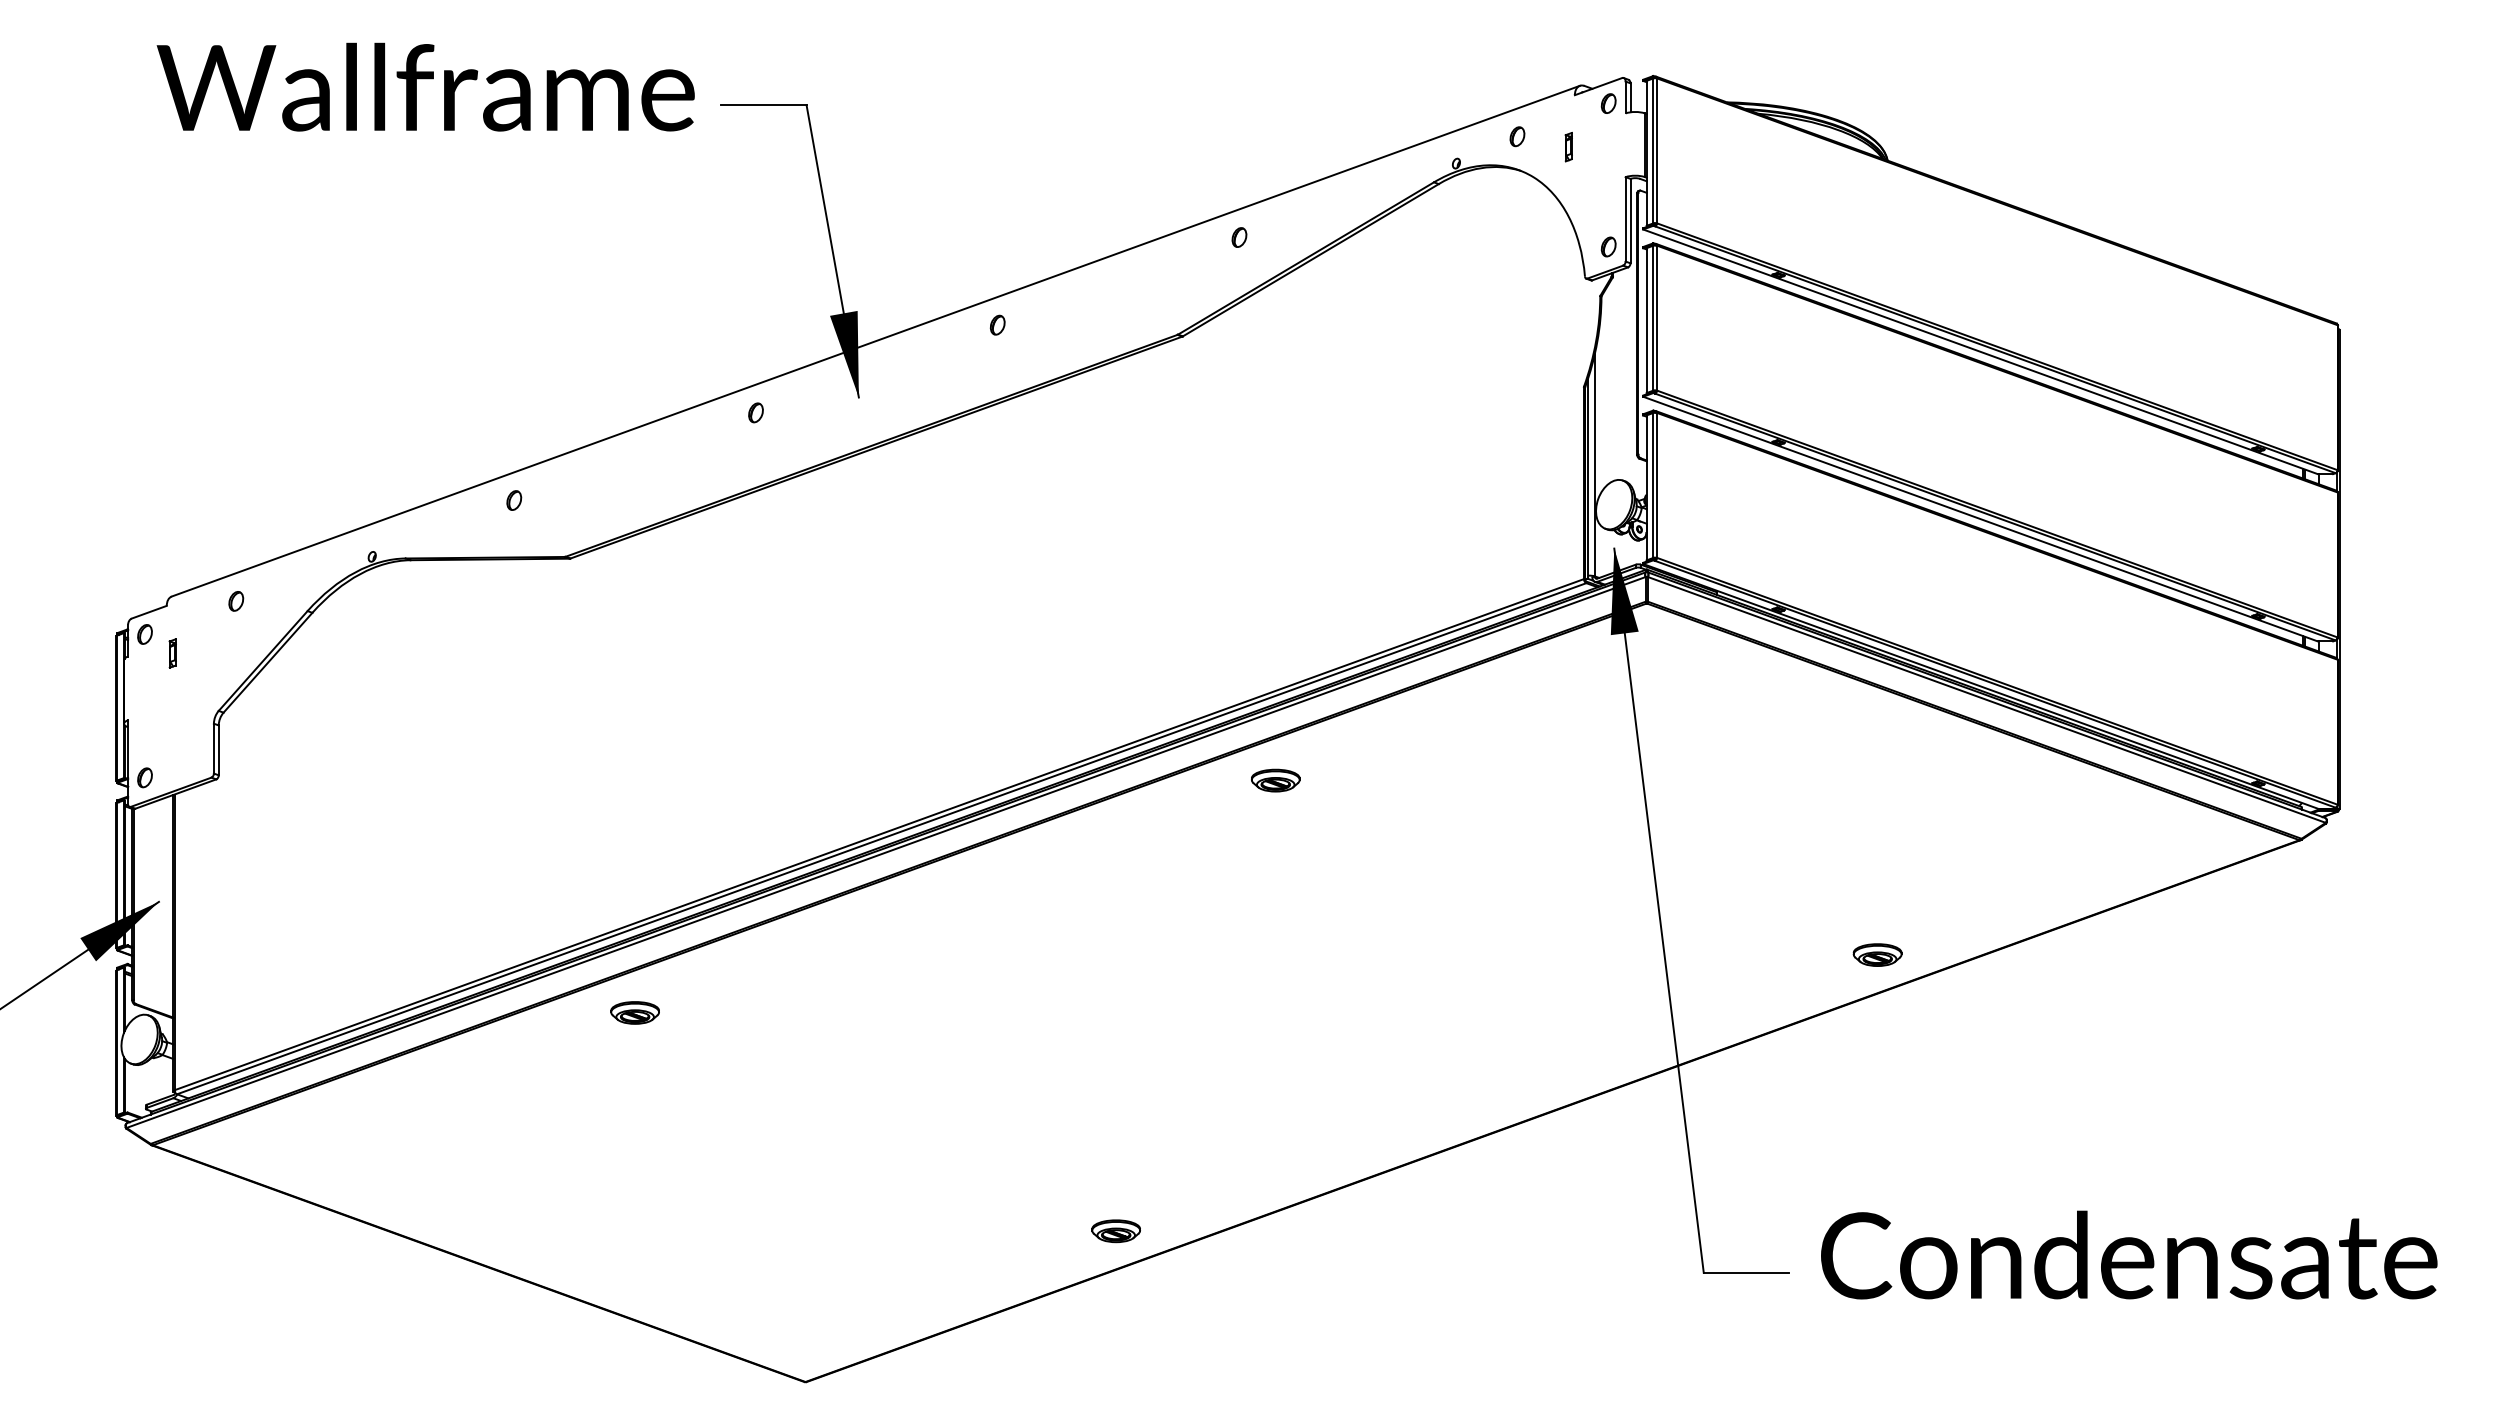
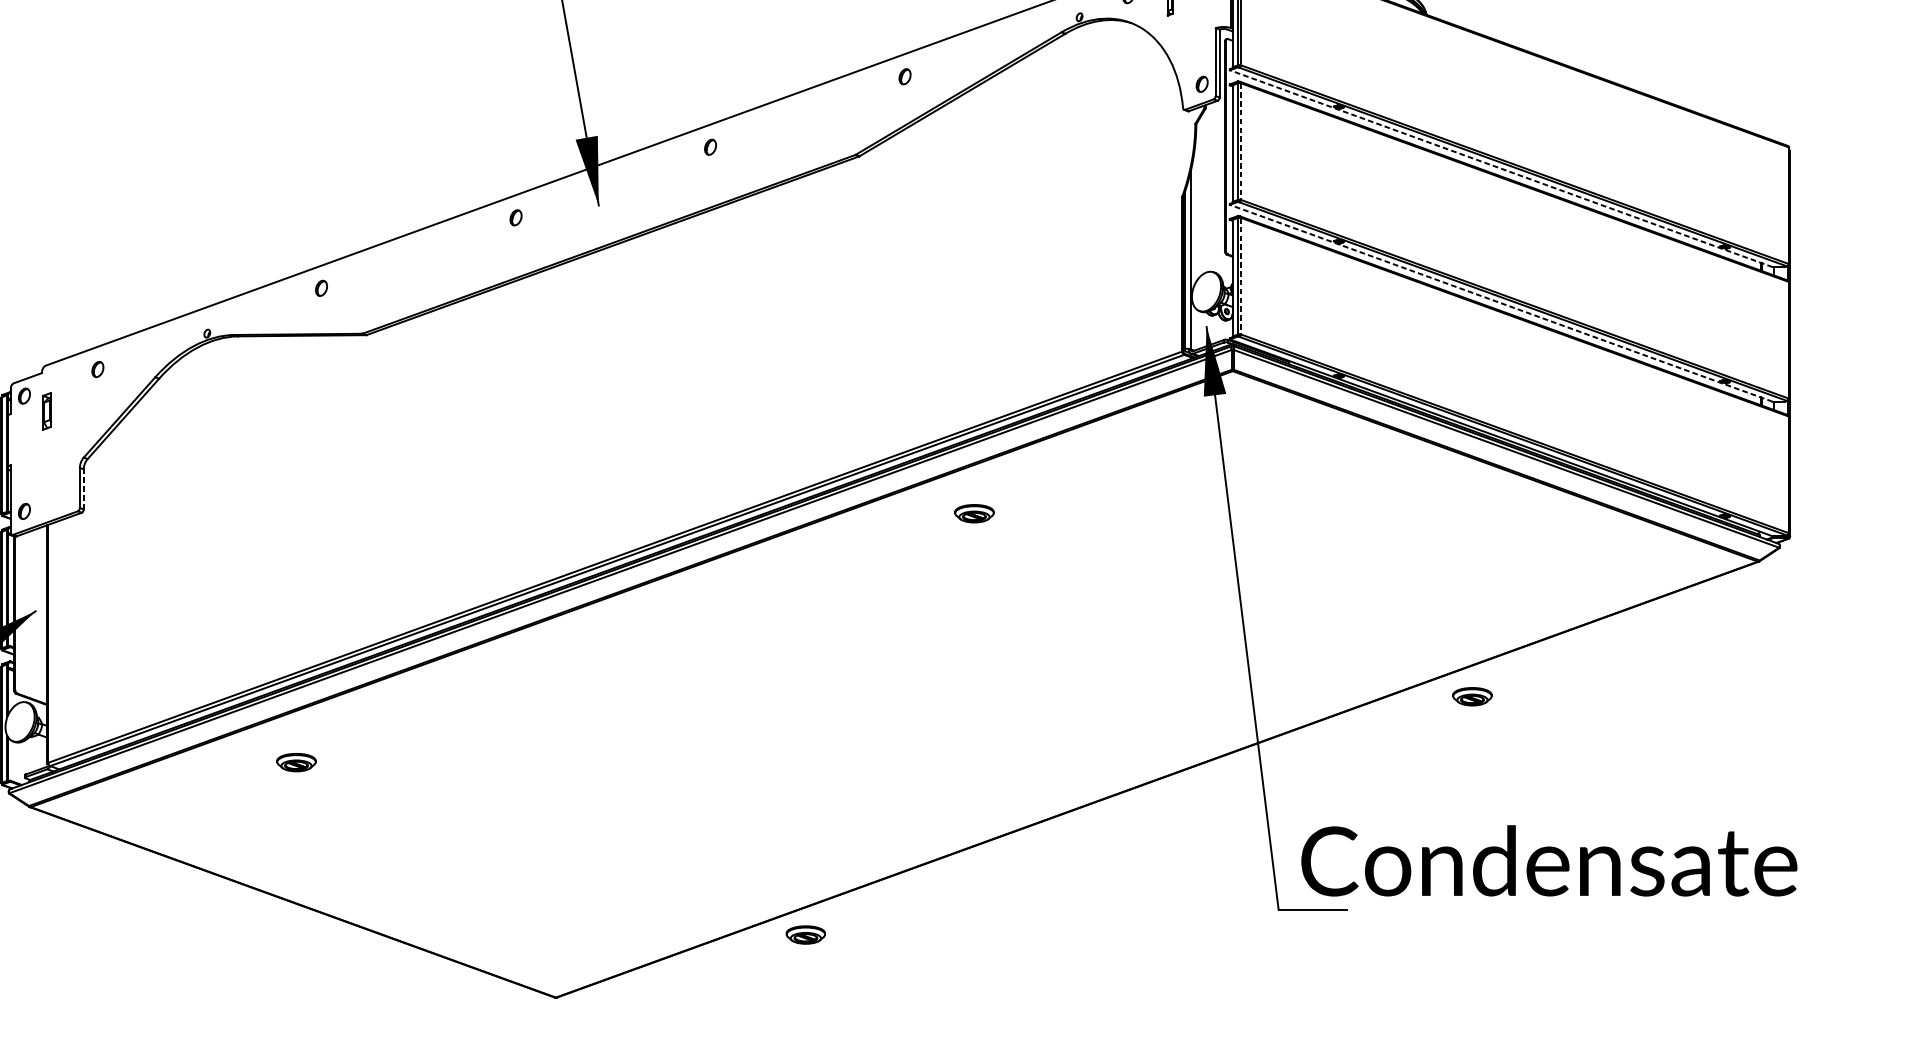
line: (1657, 318) -> (1241, 141), solid -> dashed
line: (1980, 351) -> (1501, 168), solid -> dashed
line: (1657, 485) -> (1241, 276), solid -> dashed
line: (1980, 519) -> (1501, 303), solid -> dashed
part: (172, 653) -> (46, 411), size x1.6
line: (218, 750) -> (83, 489), solid -> dashed
part: (1275, 780) -> (974, 513), moved
part: (1877, 954) -> (1472, 696), moved
part: (634, 1012) -> (295, 762), moved
part: (1115, 1231) -> (805, 935), moved
text: (2129, 1254) -> (1549, 860), moved

